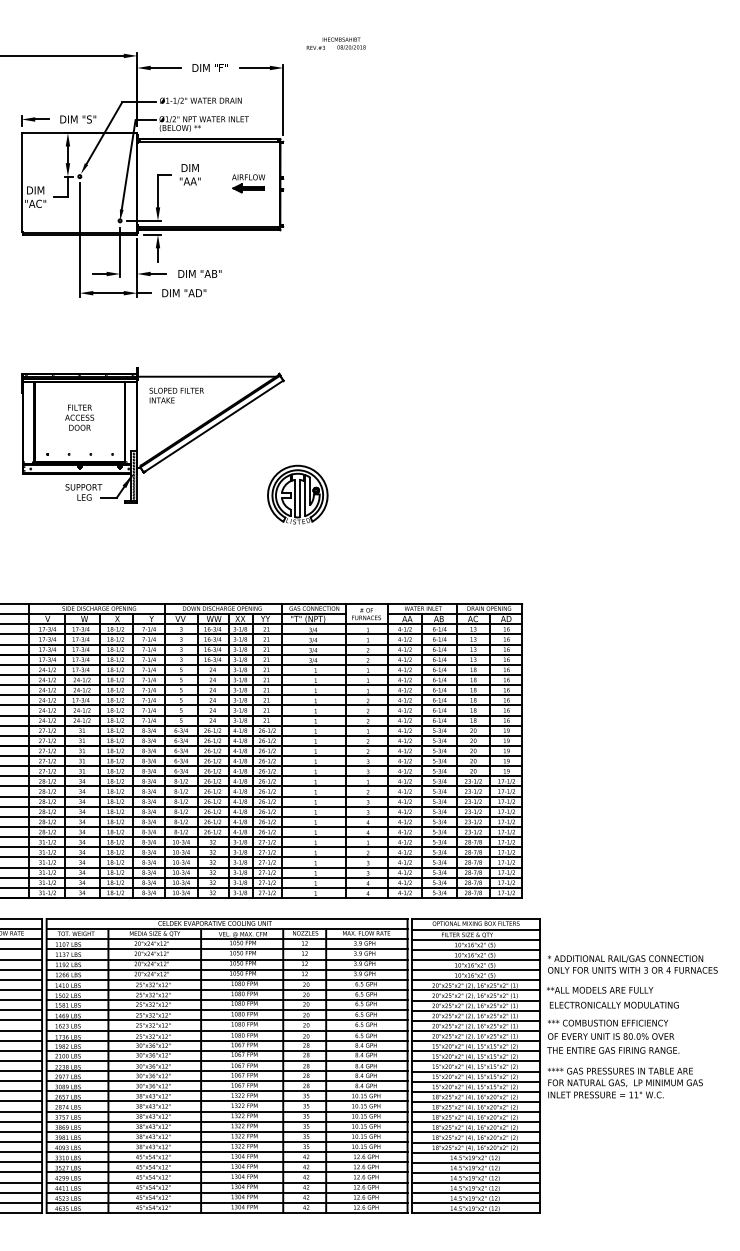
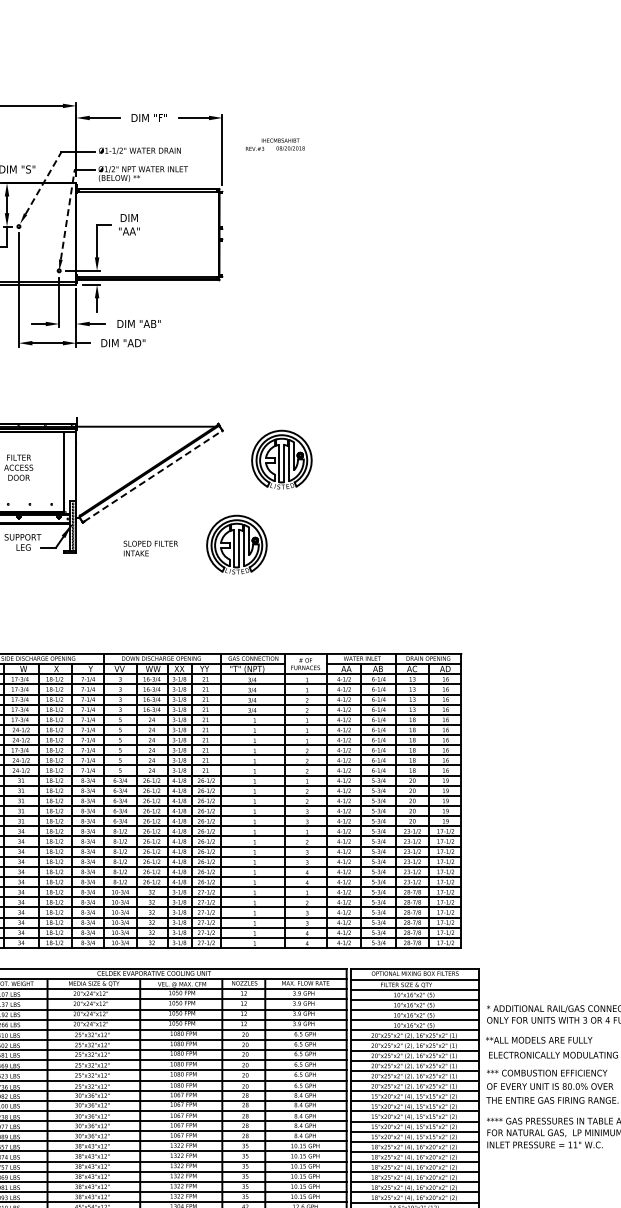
text: (335, 43) -> (274, 144), moved
line: (104, 133) -> (43, 183), solid -> dashed
line: (128, 164) -> (67, 214), solid -> dashed
part: (248, 183) -> (187, 233), removed
text: (176, 395) -> (150, 548), moved
part: (342, 409) -> (281, 459), added
line: (214, 426) -> (153, 476), solid -> dashed

